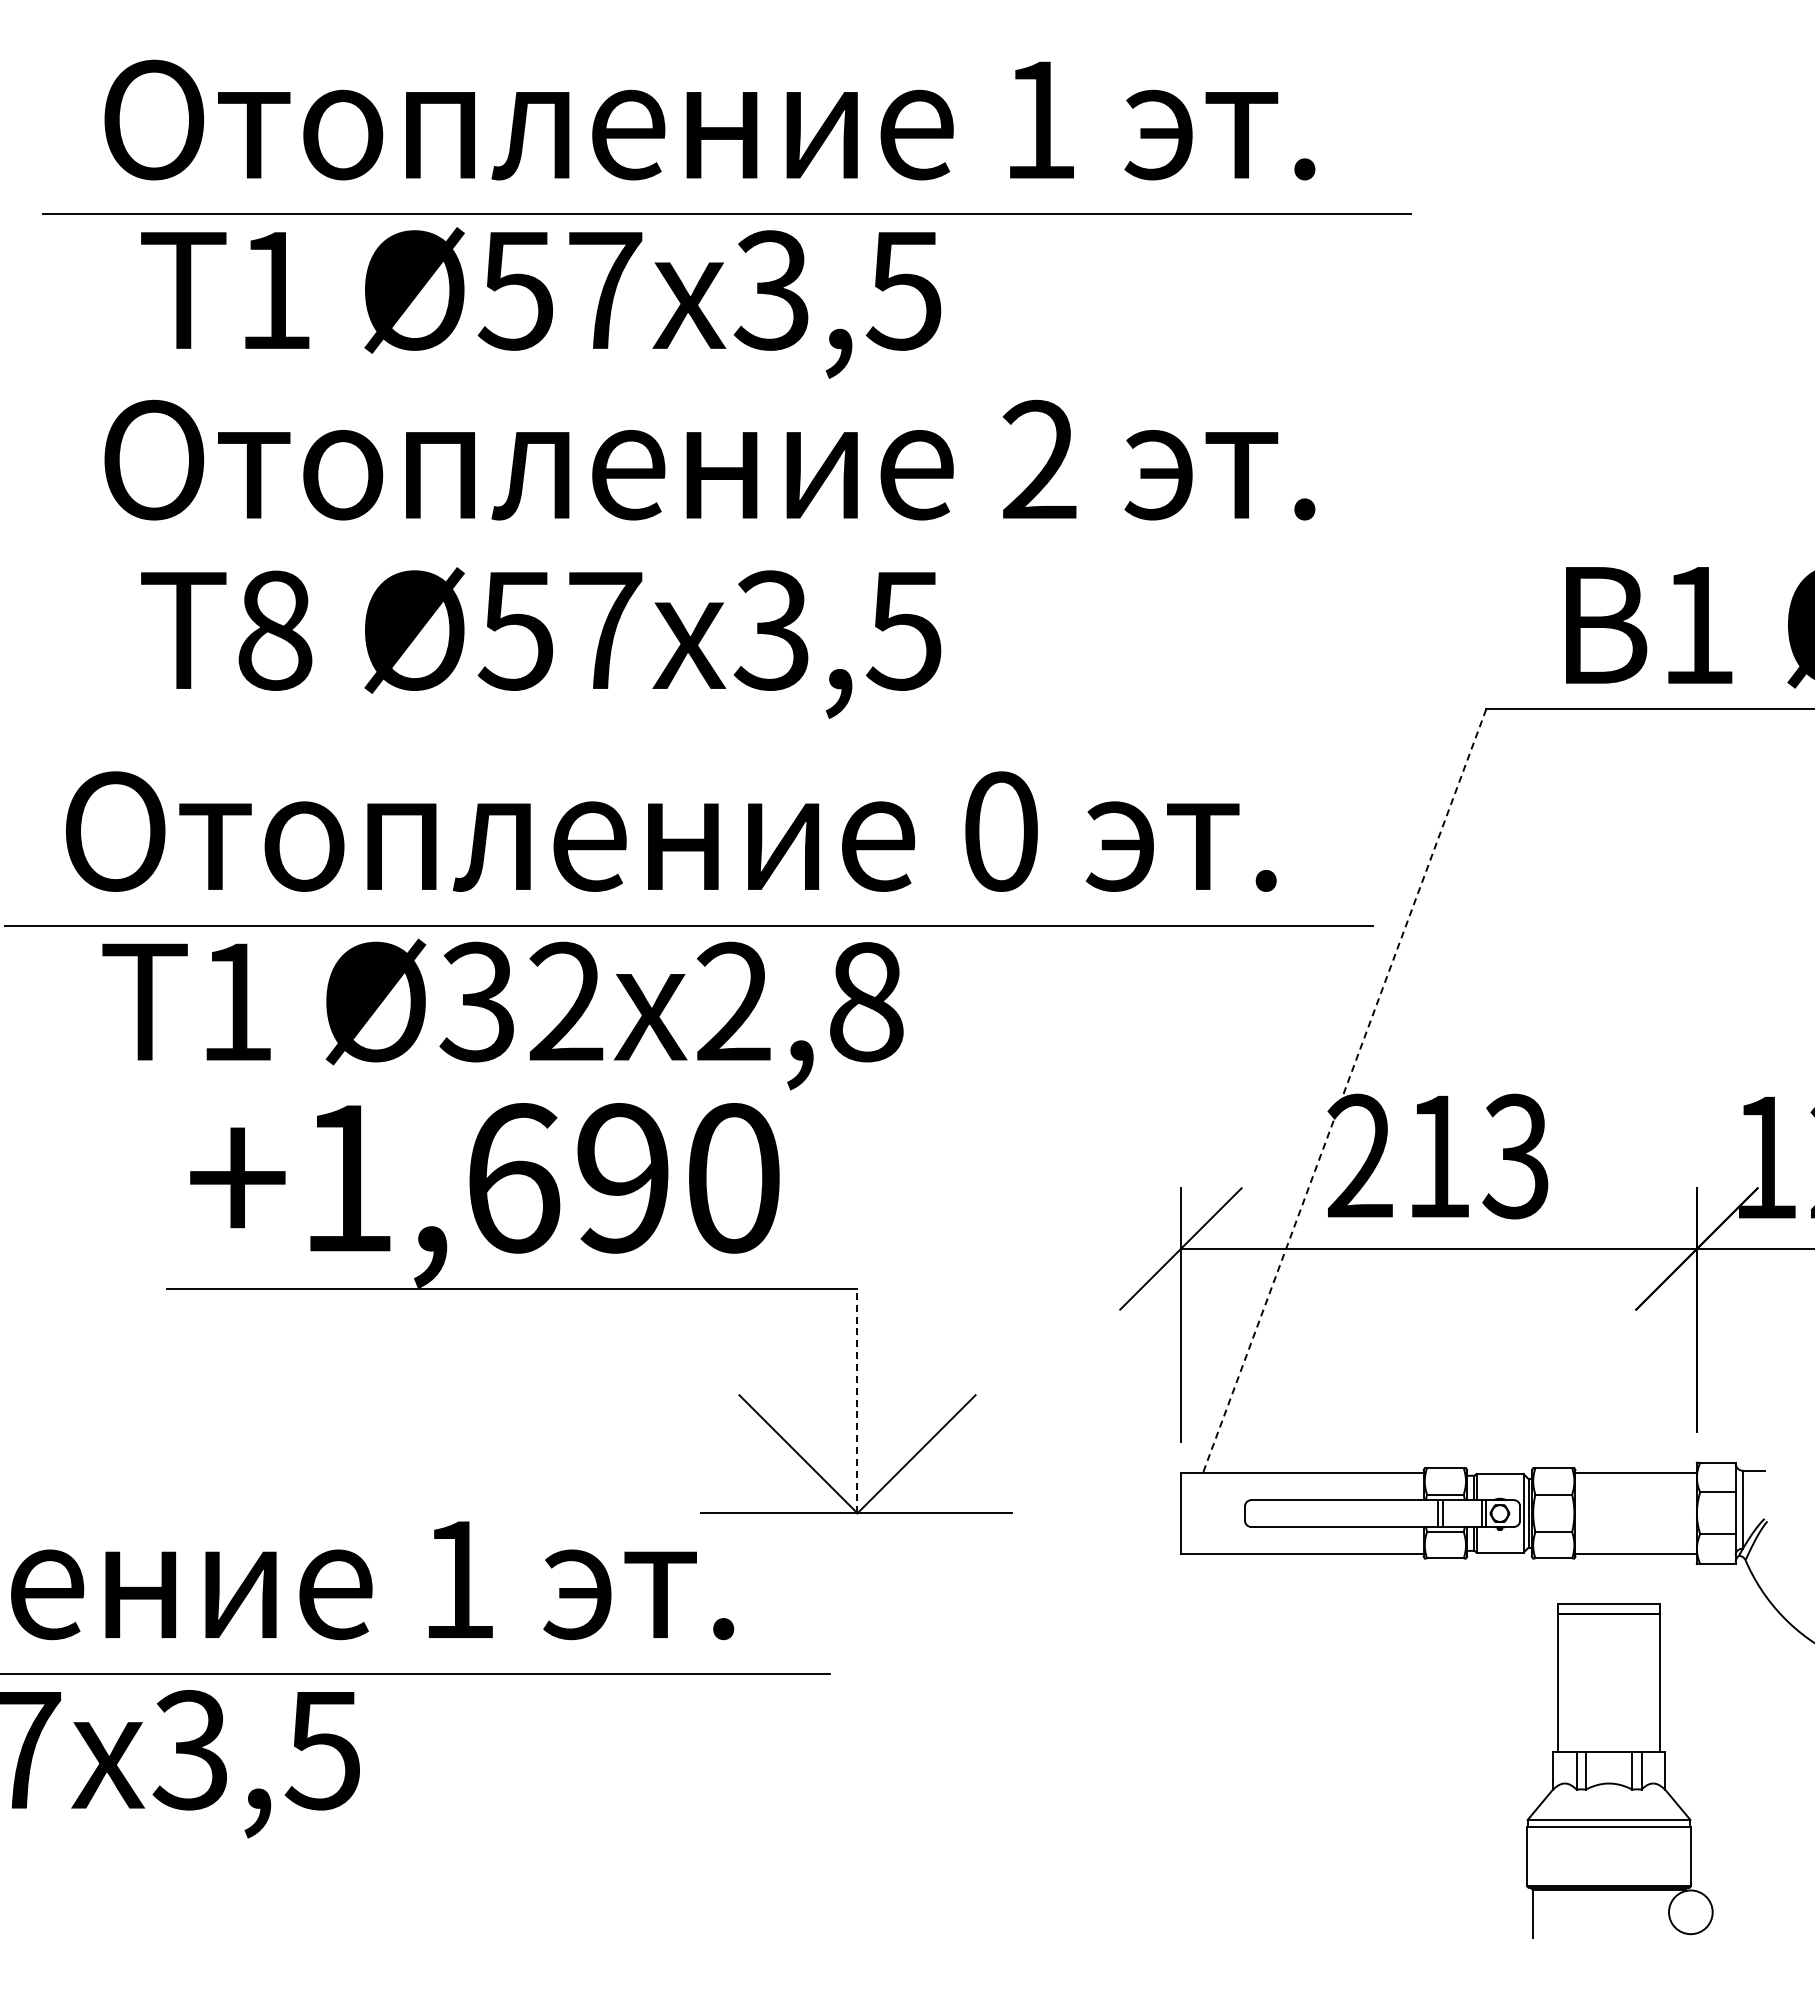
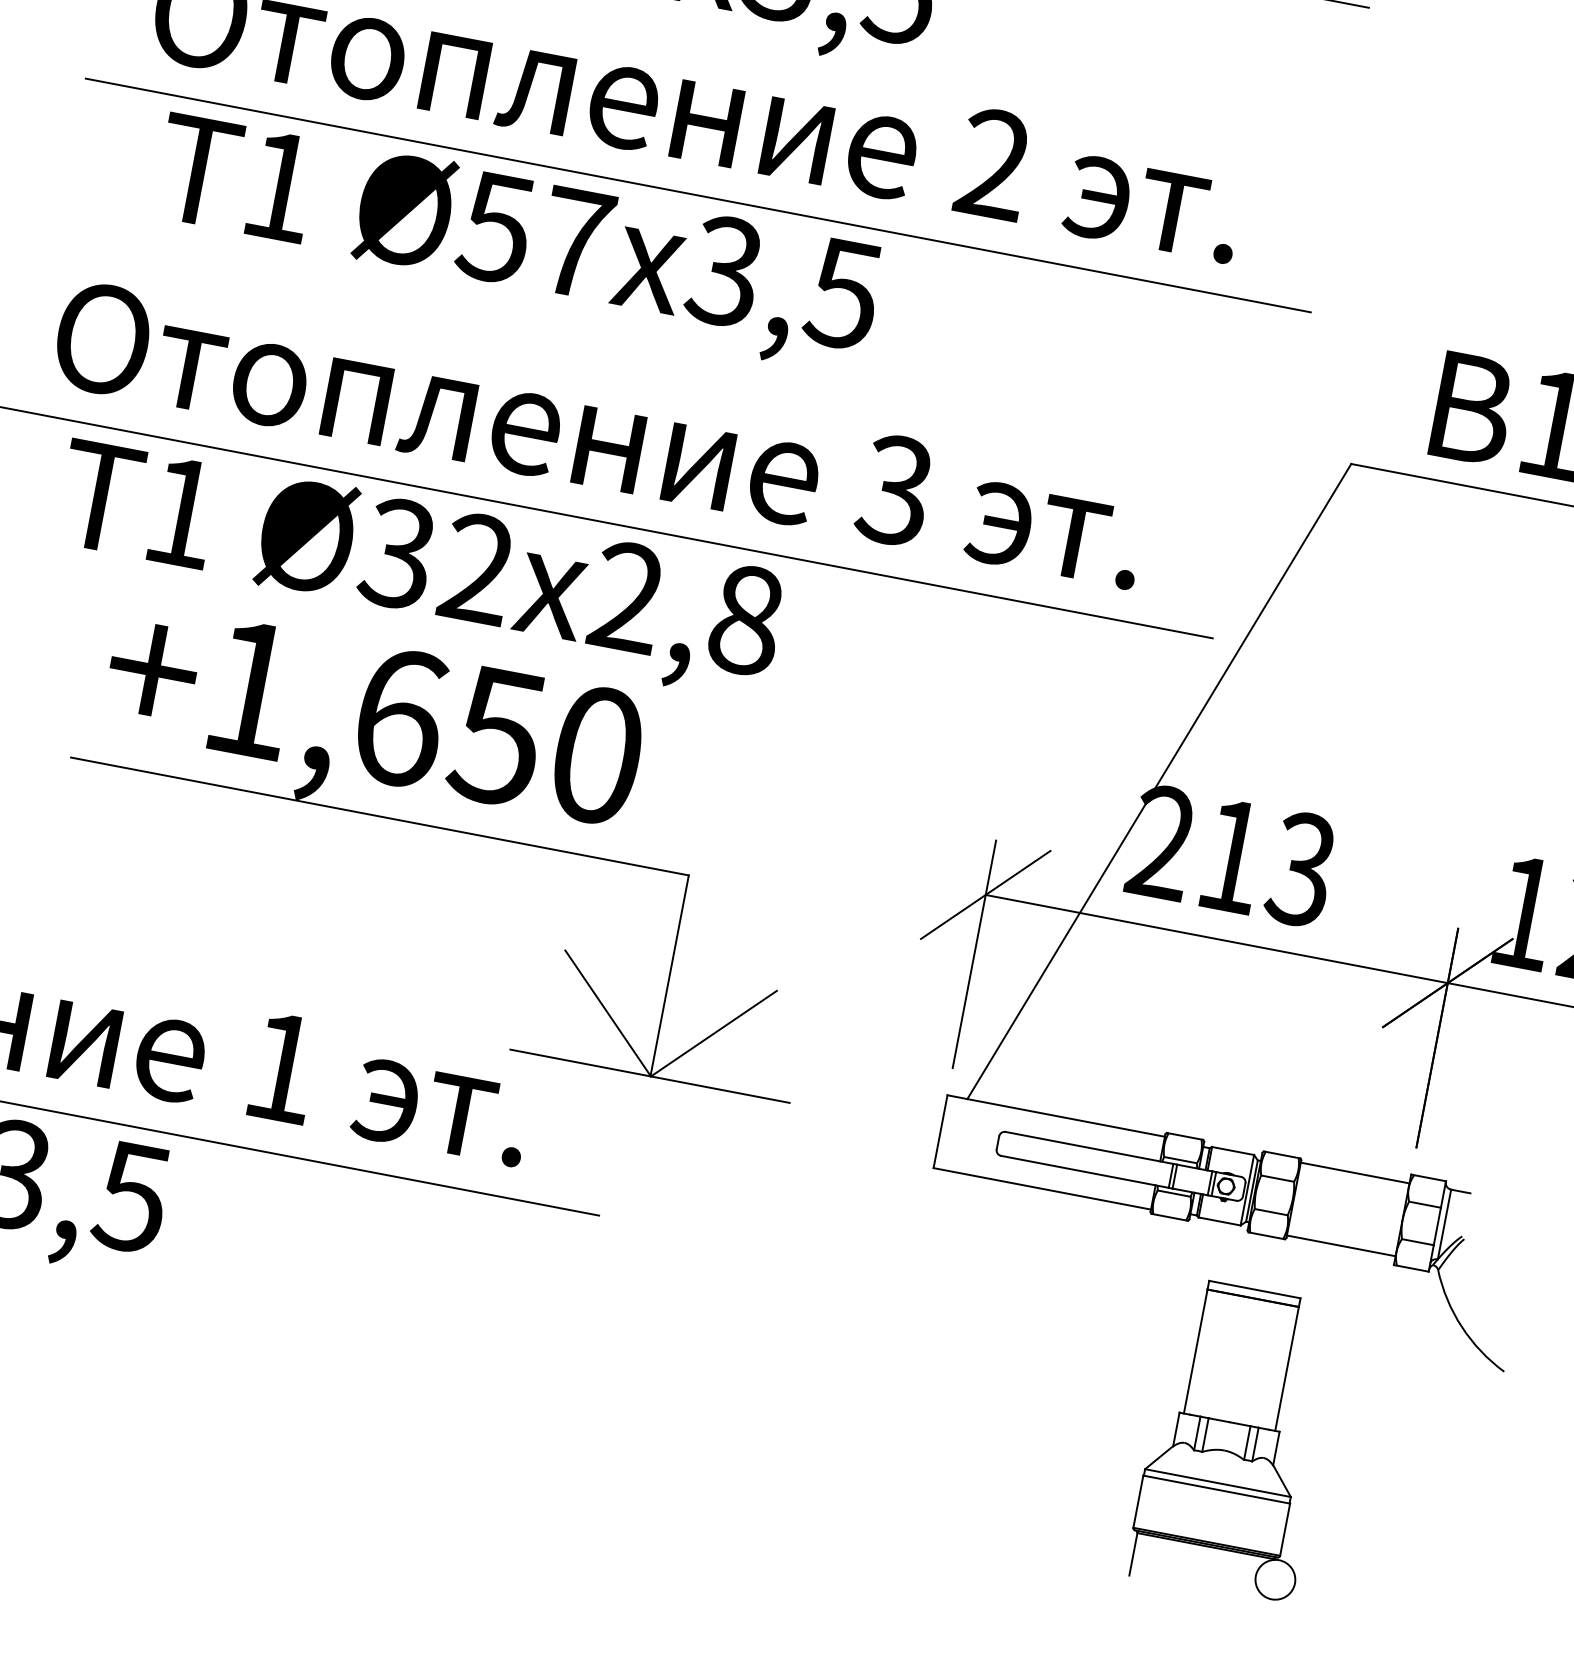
line: (727, 554) -> (698, 195), added
text: (275, 630) -> (280, 186), 8 -> 1
text: (999, 831) -> (894, 490), 0 -> 3
line: (1344, 1091) -> (1159, 781), dashed -> solid
text: (621, 1178) -> (496, 736), +1,690 -> +1,650
line: (856, 1400) -> (669, 975), dashed -> solid
part: (1619, 1770) -> (1235, 1440), moved

